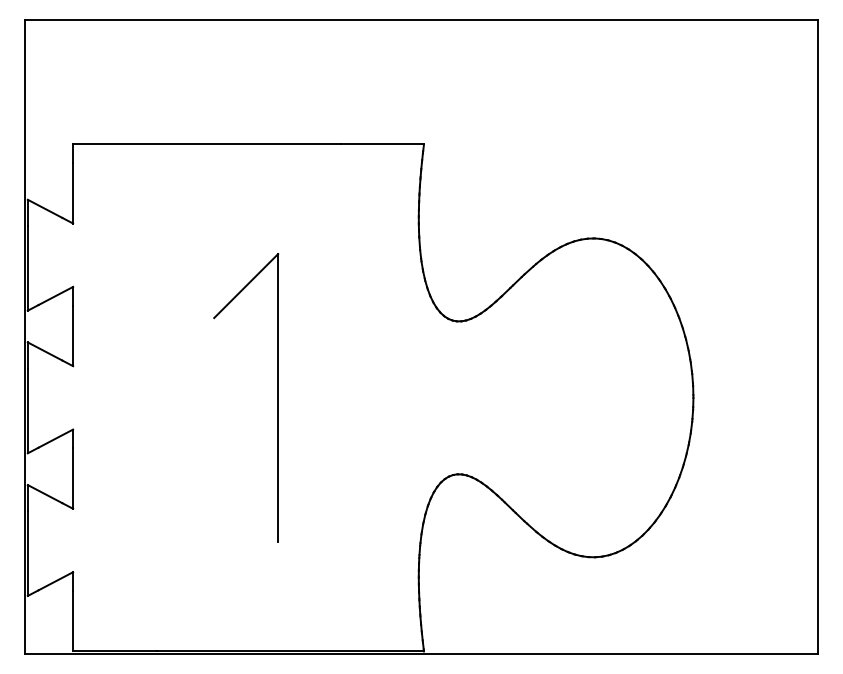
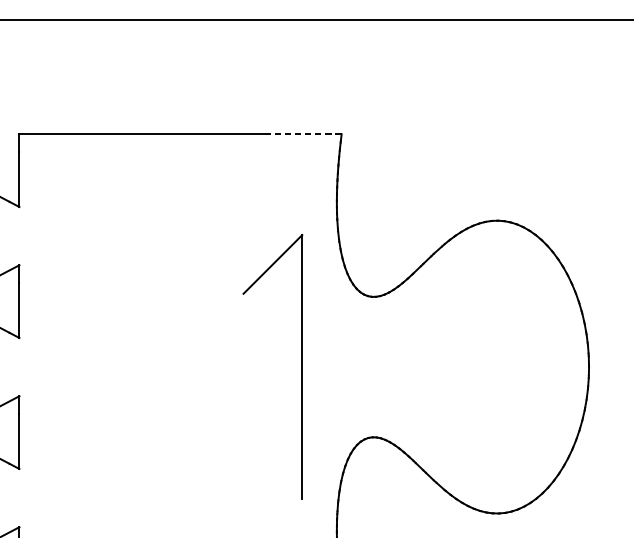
line: (382, 144) -> (303, 134), solid -> dashed
part: (277, 397) -> (301, 366), moved

